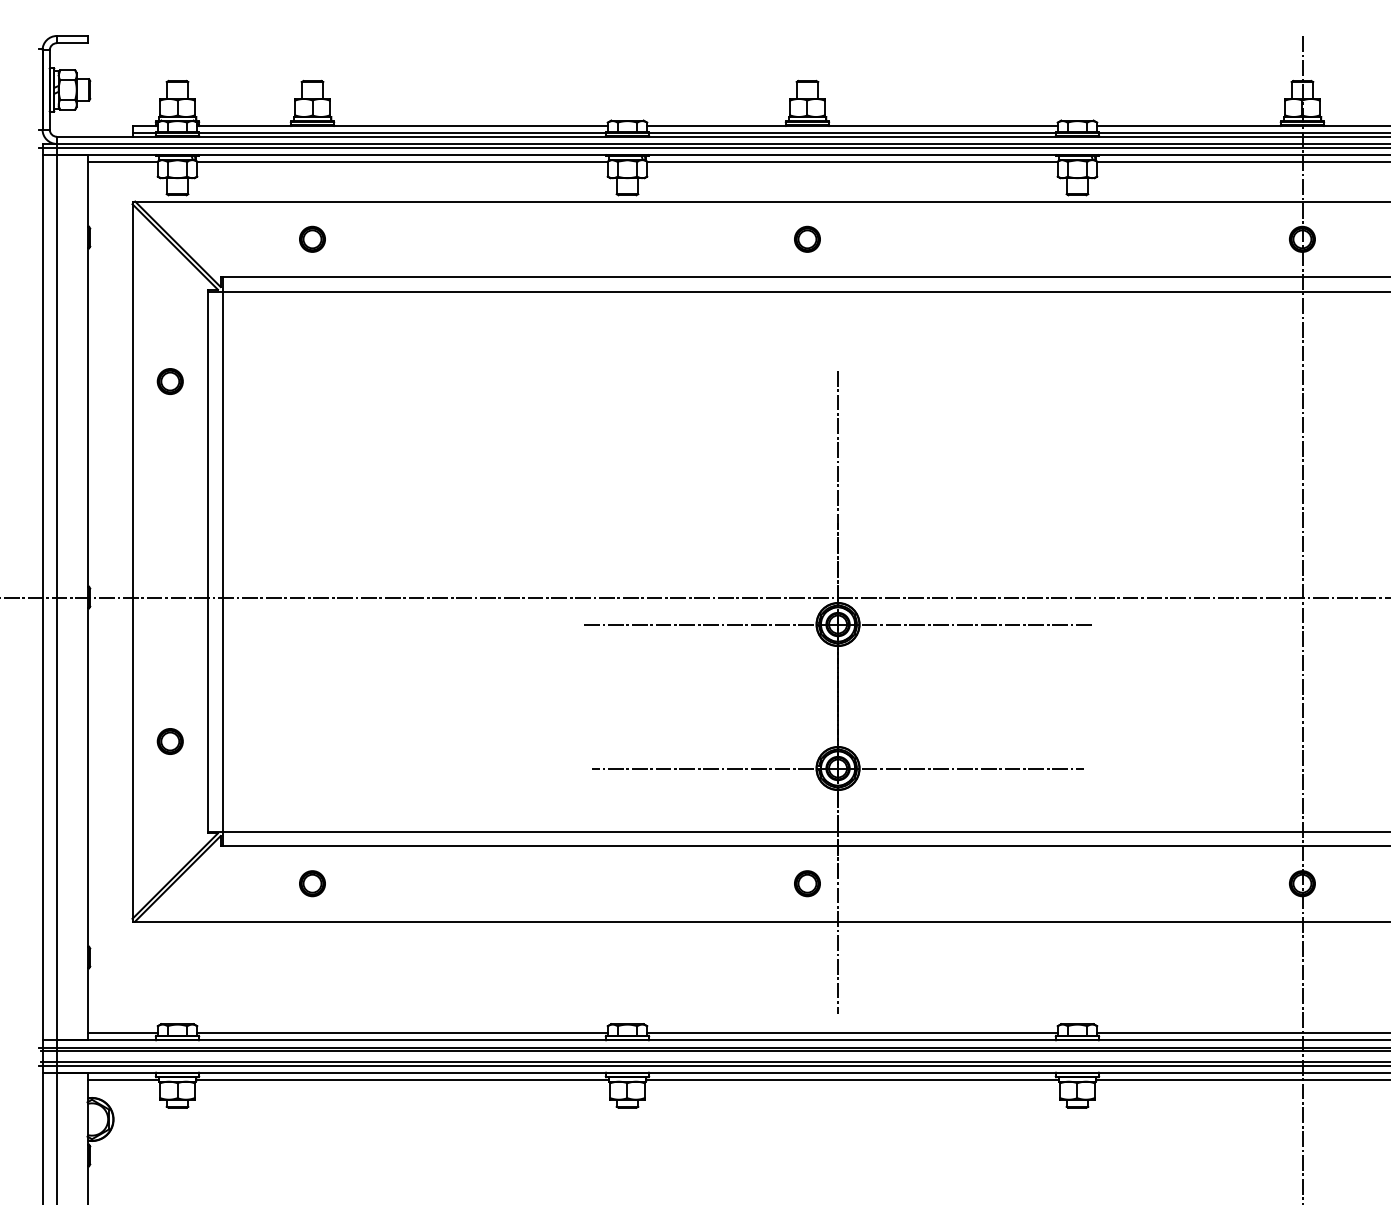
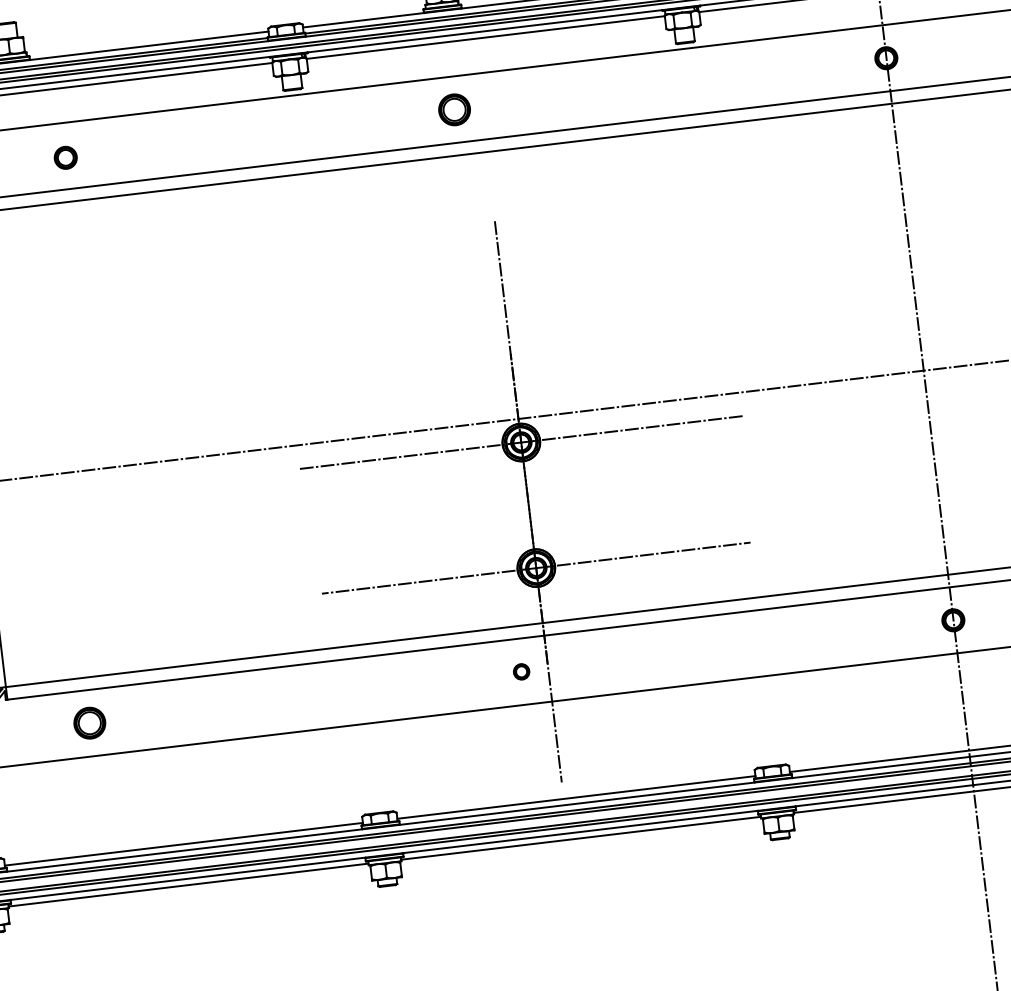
part: (312, 238) -> (65, 157), moved
part: (807, 238) -> (454, 108), size x1.4
part: (312, 883) -> (89, 723), size x1.4
part: (807, 883) -> (521, 671), size x0.7

